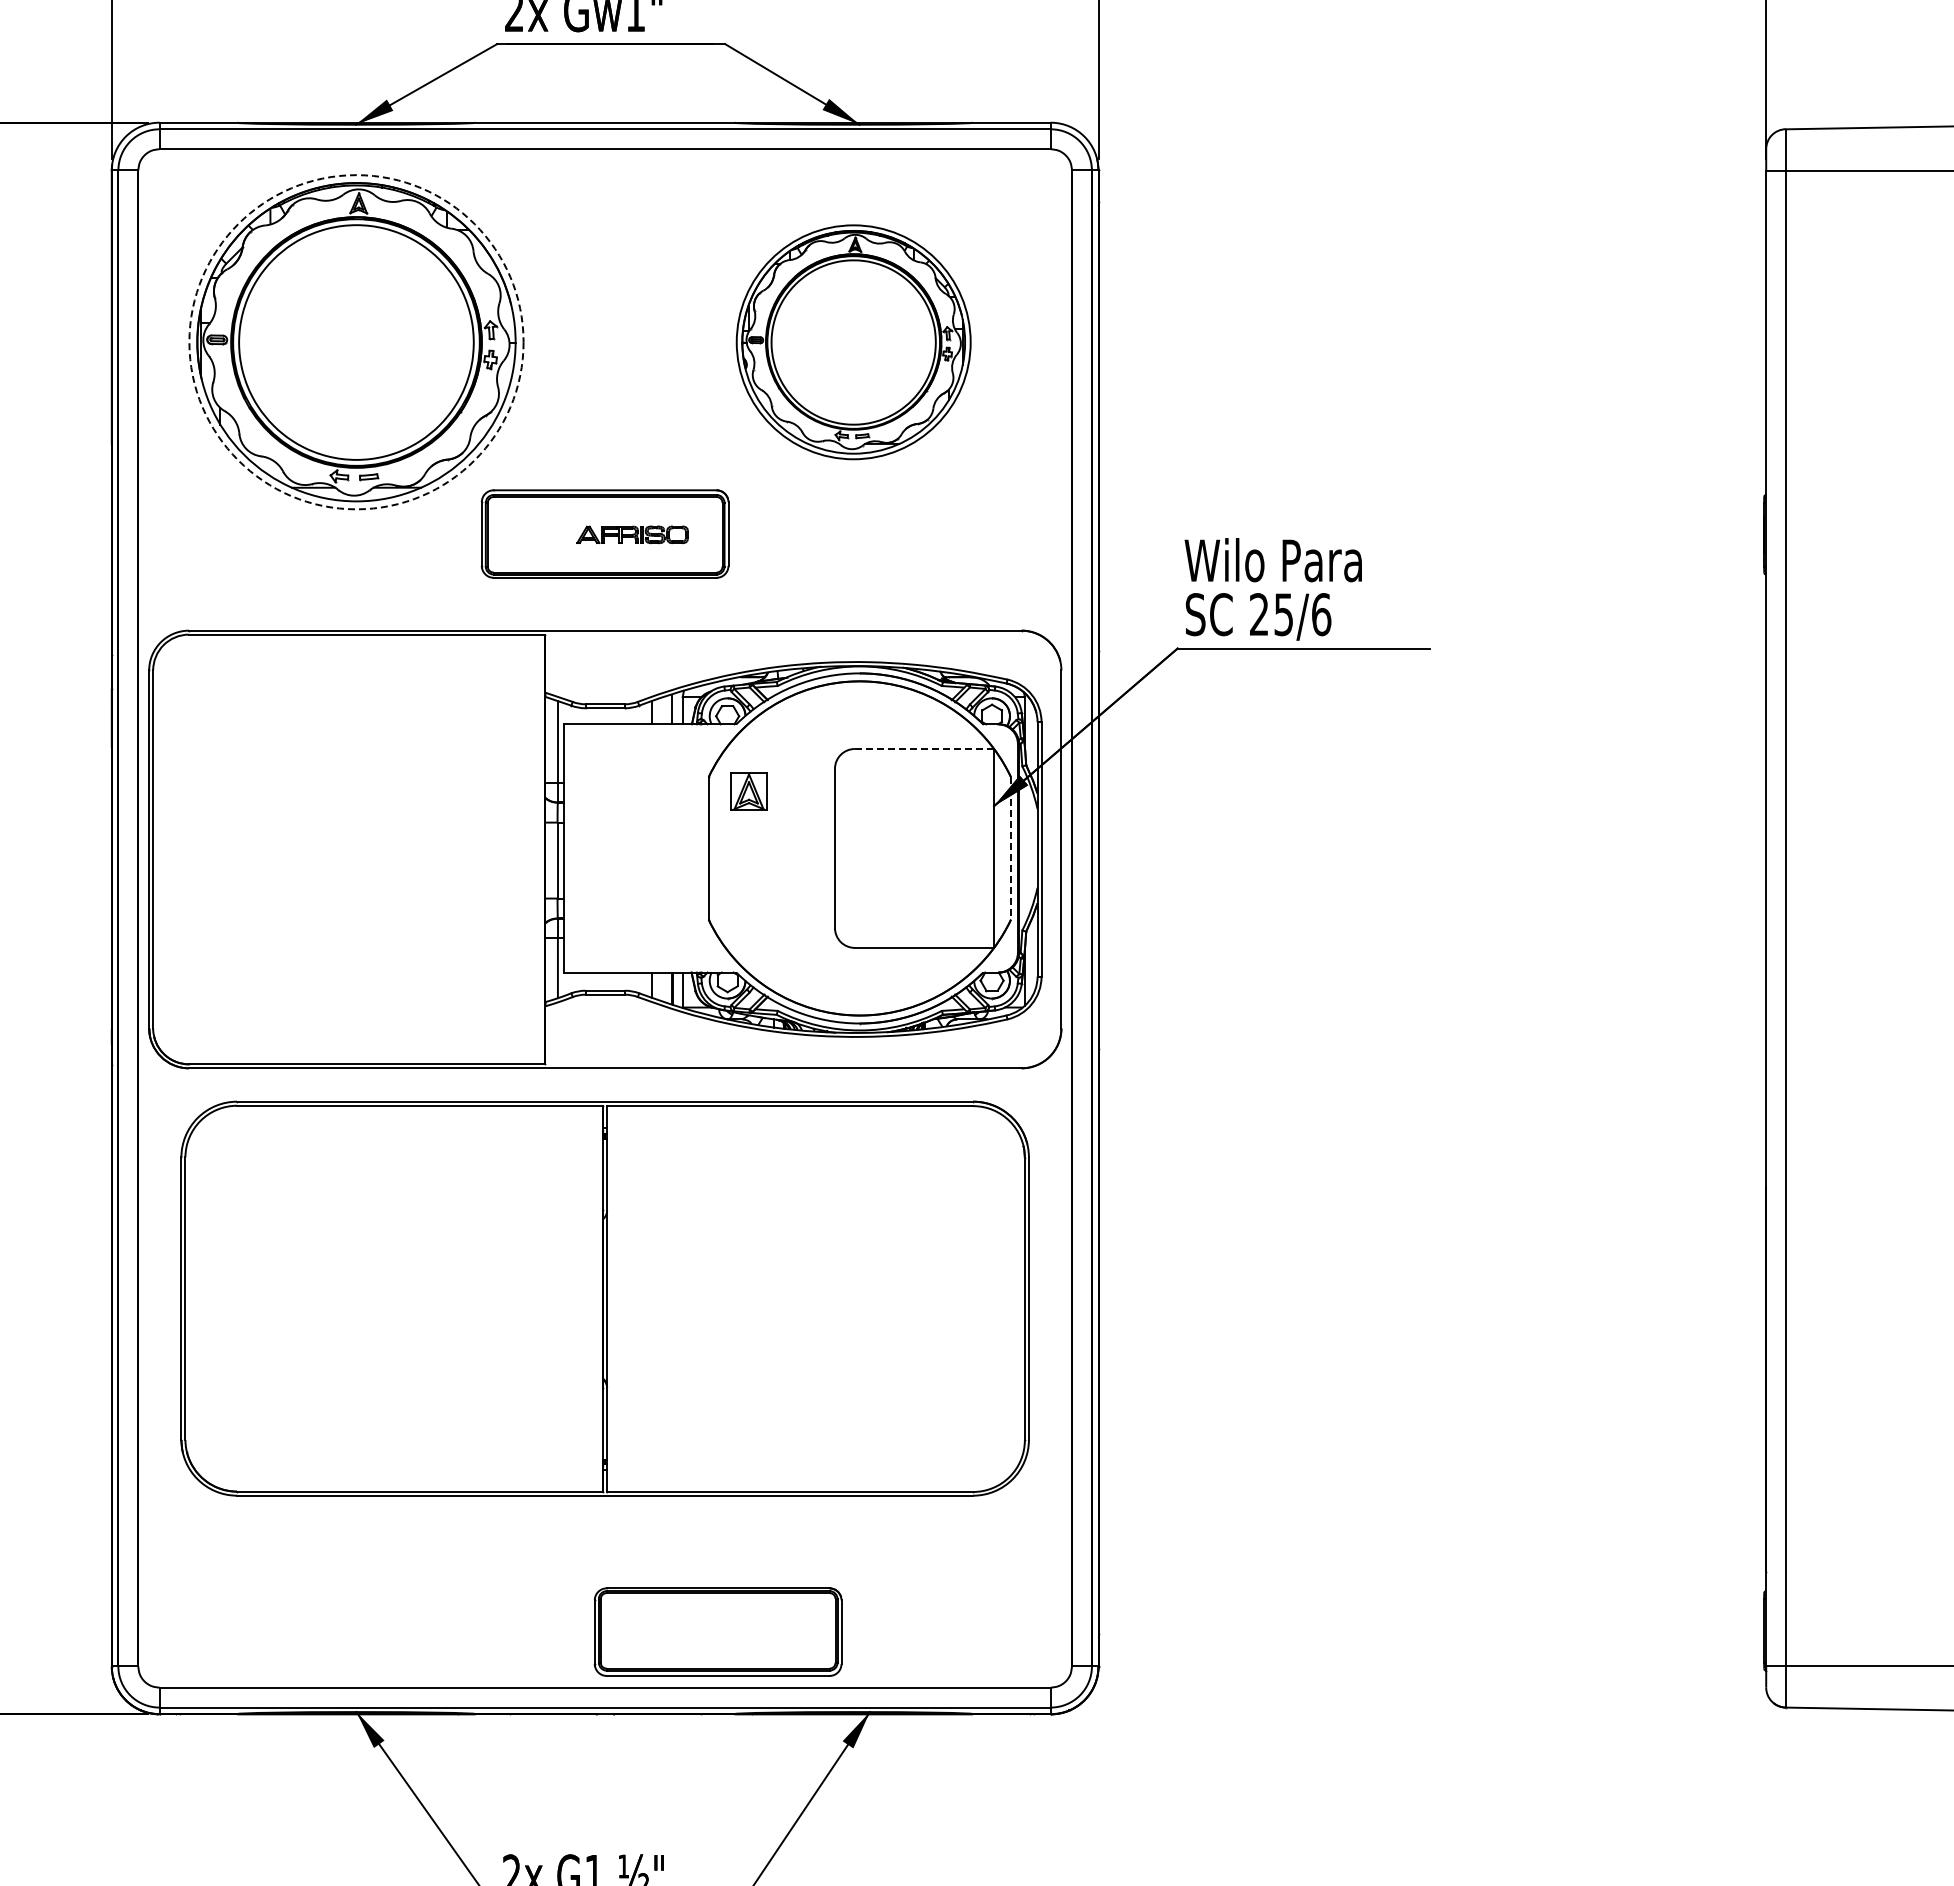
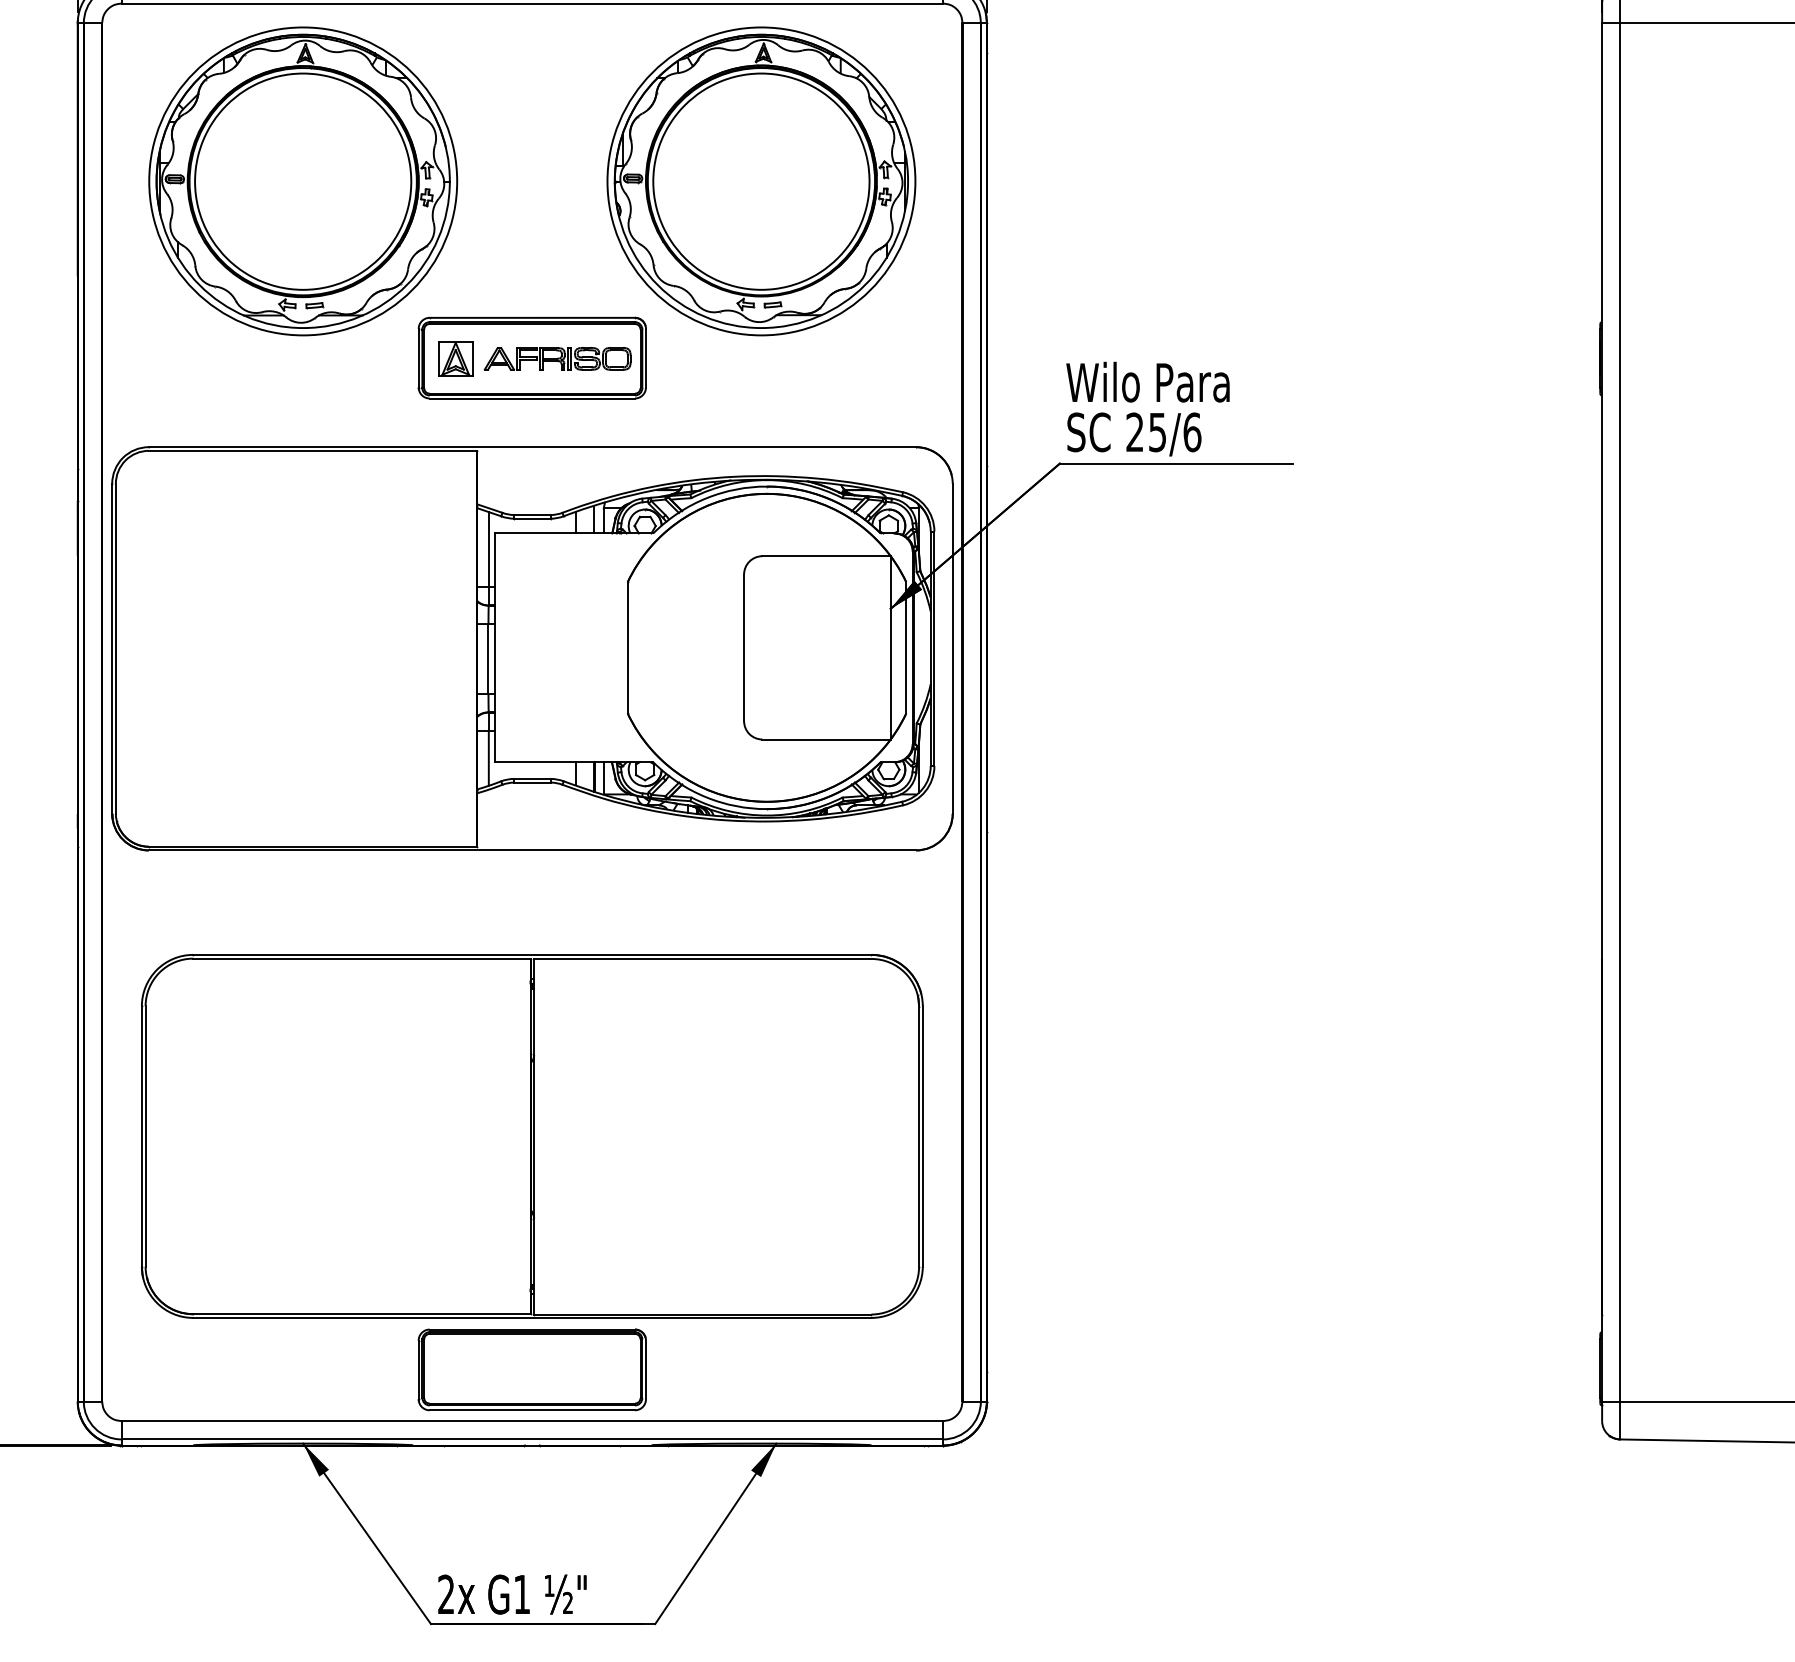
circle: (356, 342) -> (303, 181), dashed -> solid
part: (853, 342) -> (761, 181), size x1.43
part: (632, 534) -> (557, 358), size x1.43
line: (924, 749) -> (826, 556), dashed -> solid
part: (748, 791) -> (455, 358), moved
line: (1011, 848) -> (906, 647), dashed -> solid
part: (604, 1298) -> (531, 1136), moved
part: (717, 1631) -> (531, 1369), moved

